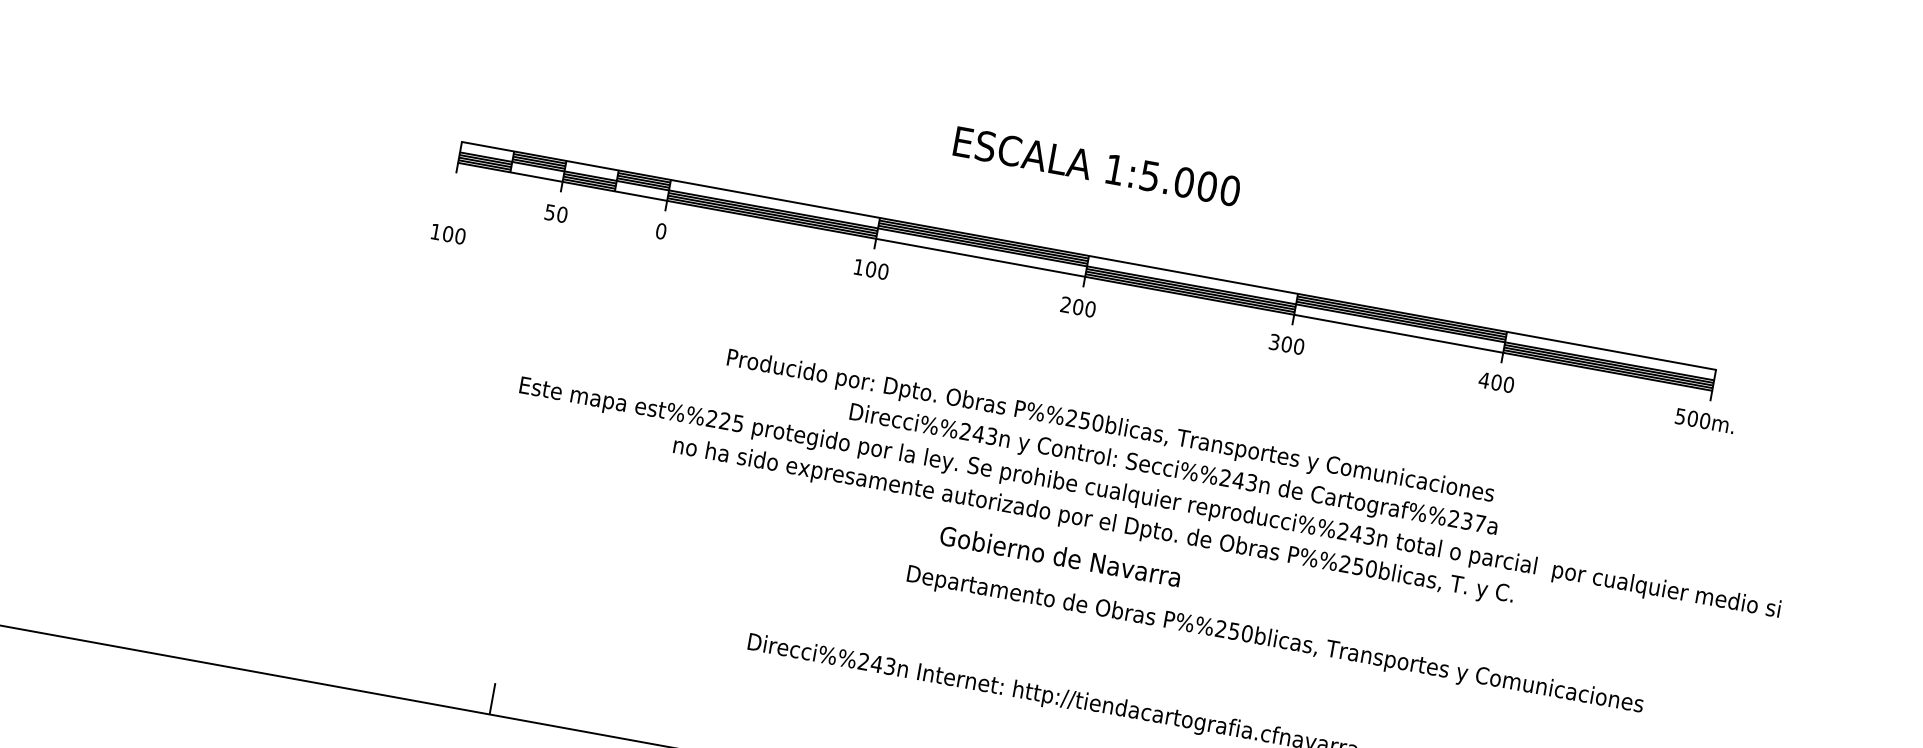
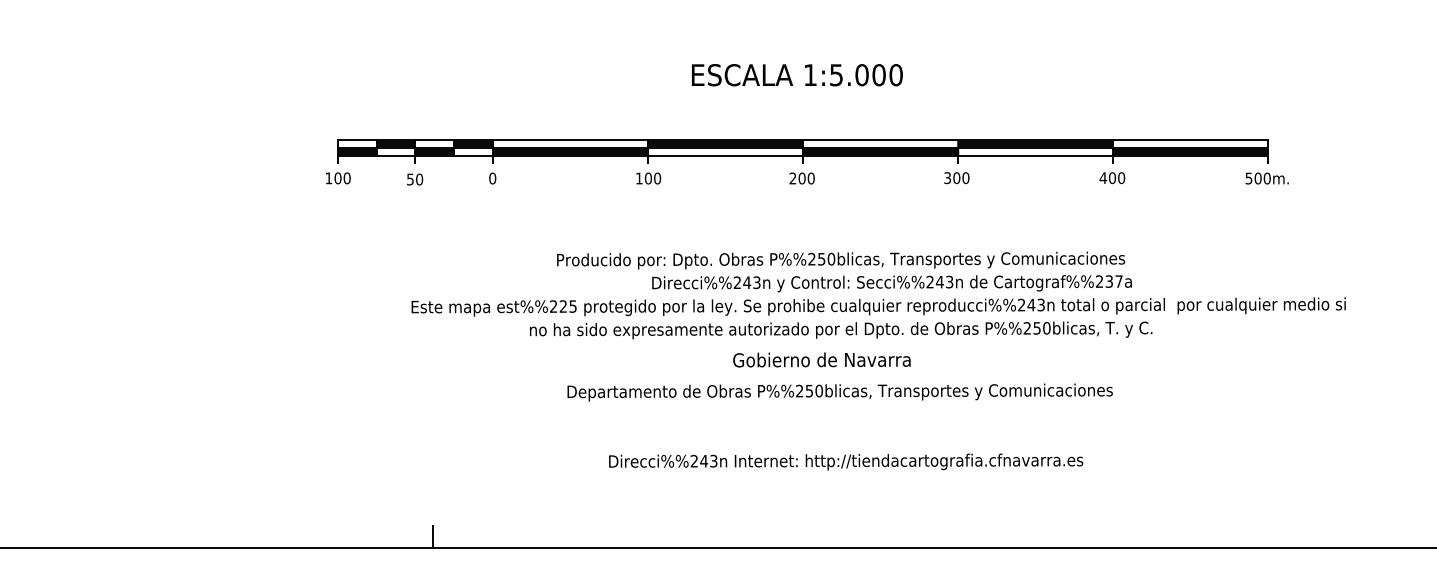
text: (448, 234) -> (338, 178), moved
text: (1274, 640) -> (839, 392), moved

